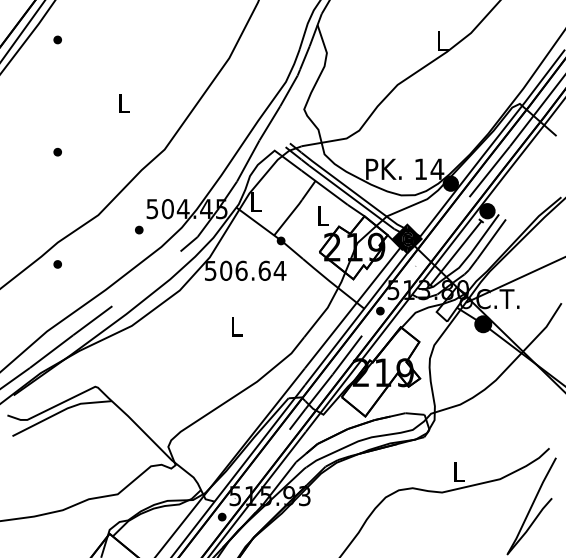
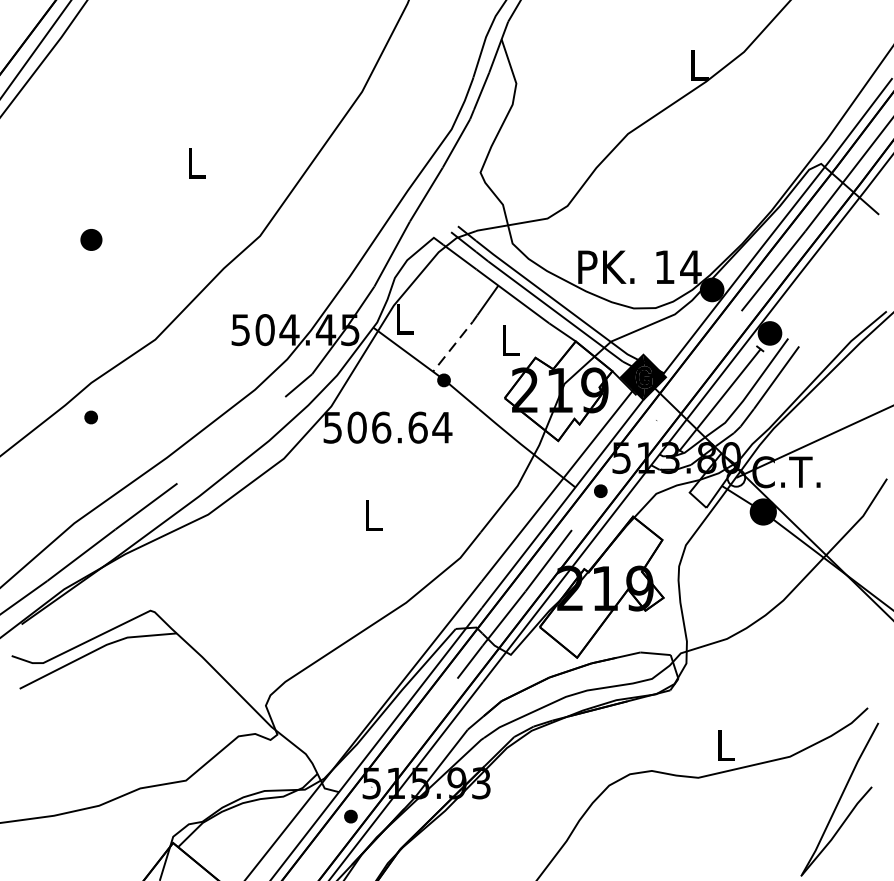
part: (57, 39) -> (90, 62), removed
part: (57, 152) -> (90, 240), size x1.6
line: (288, 217) -> (455, 343), solid -> dashed
part: (139, 229) -> (220, 362), removed

